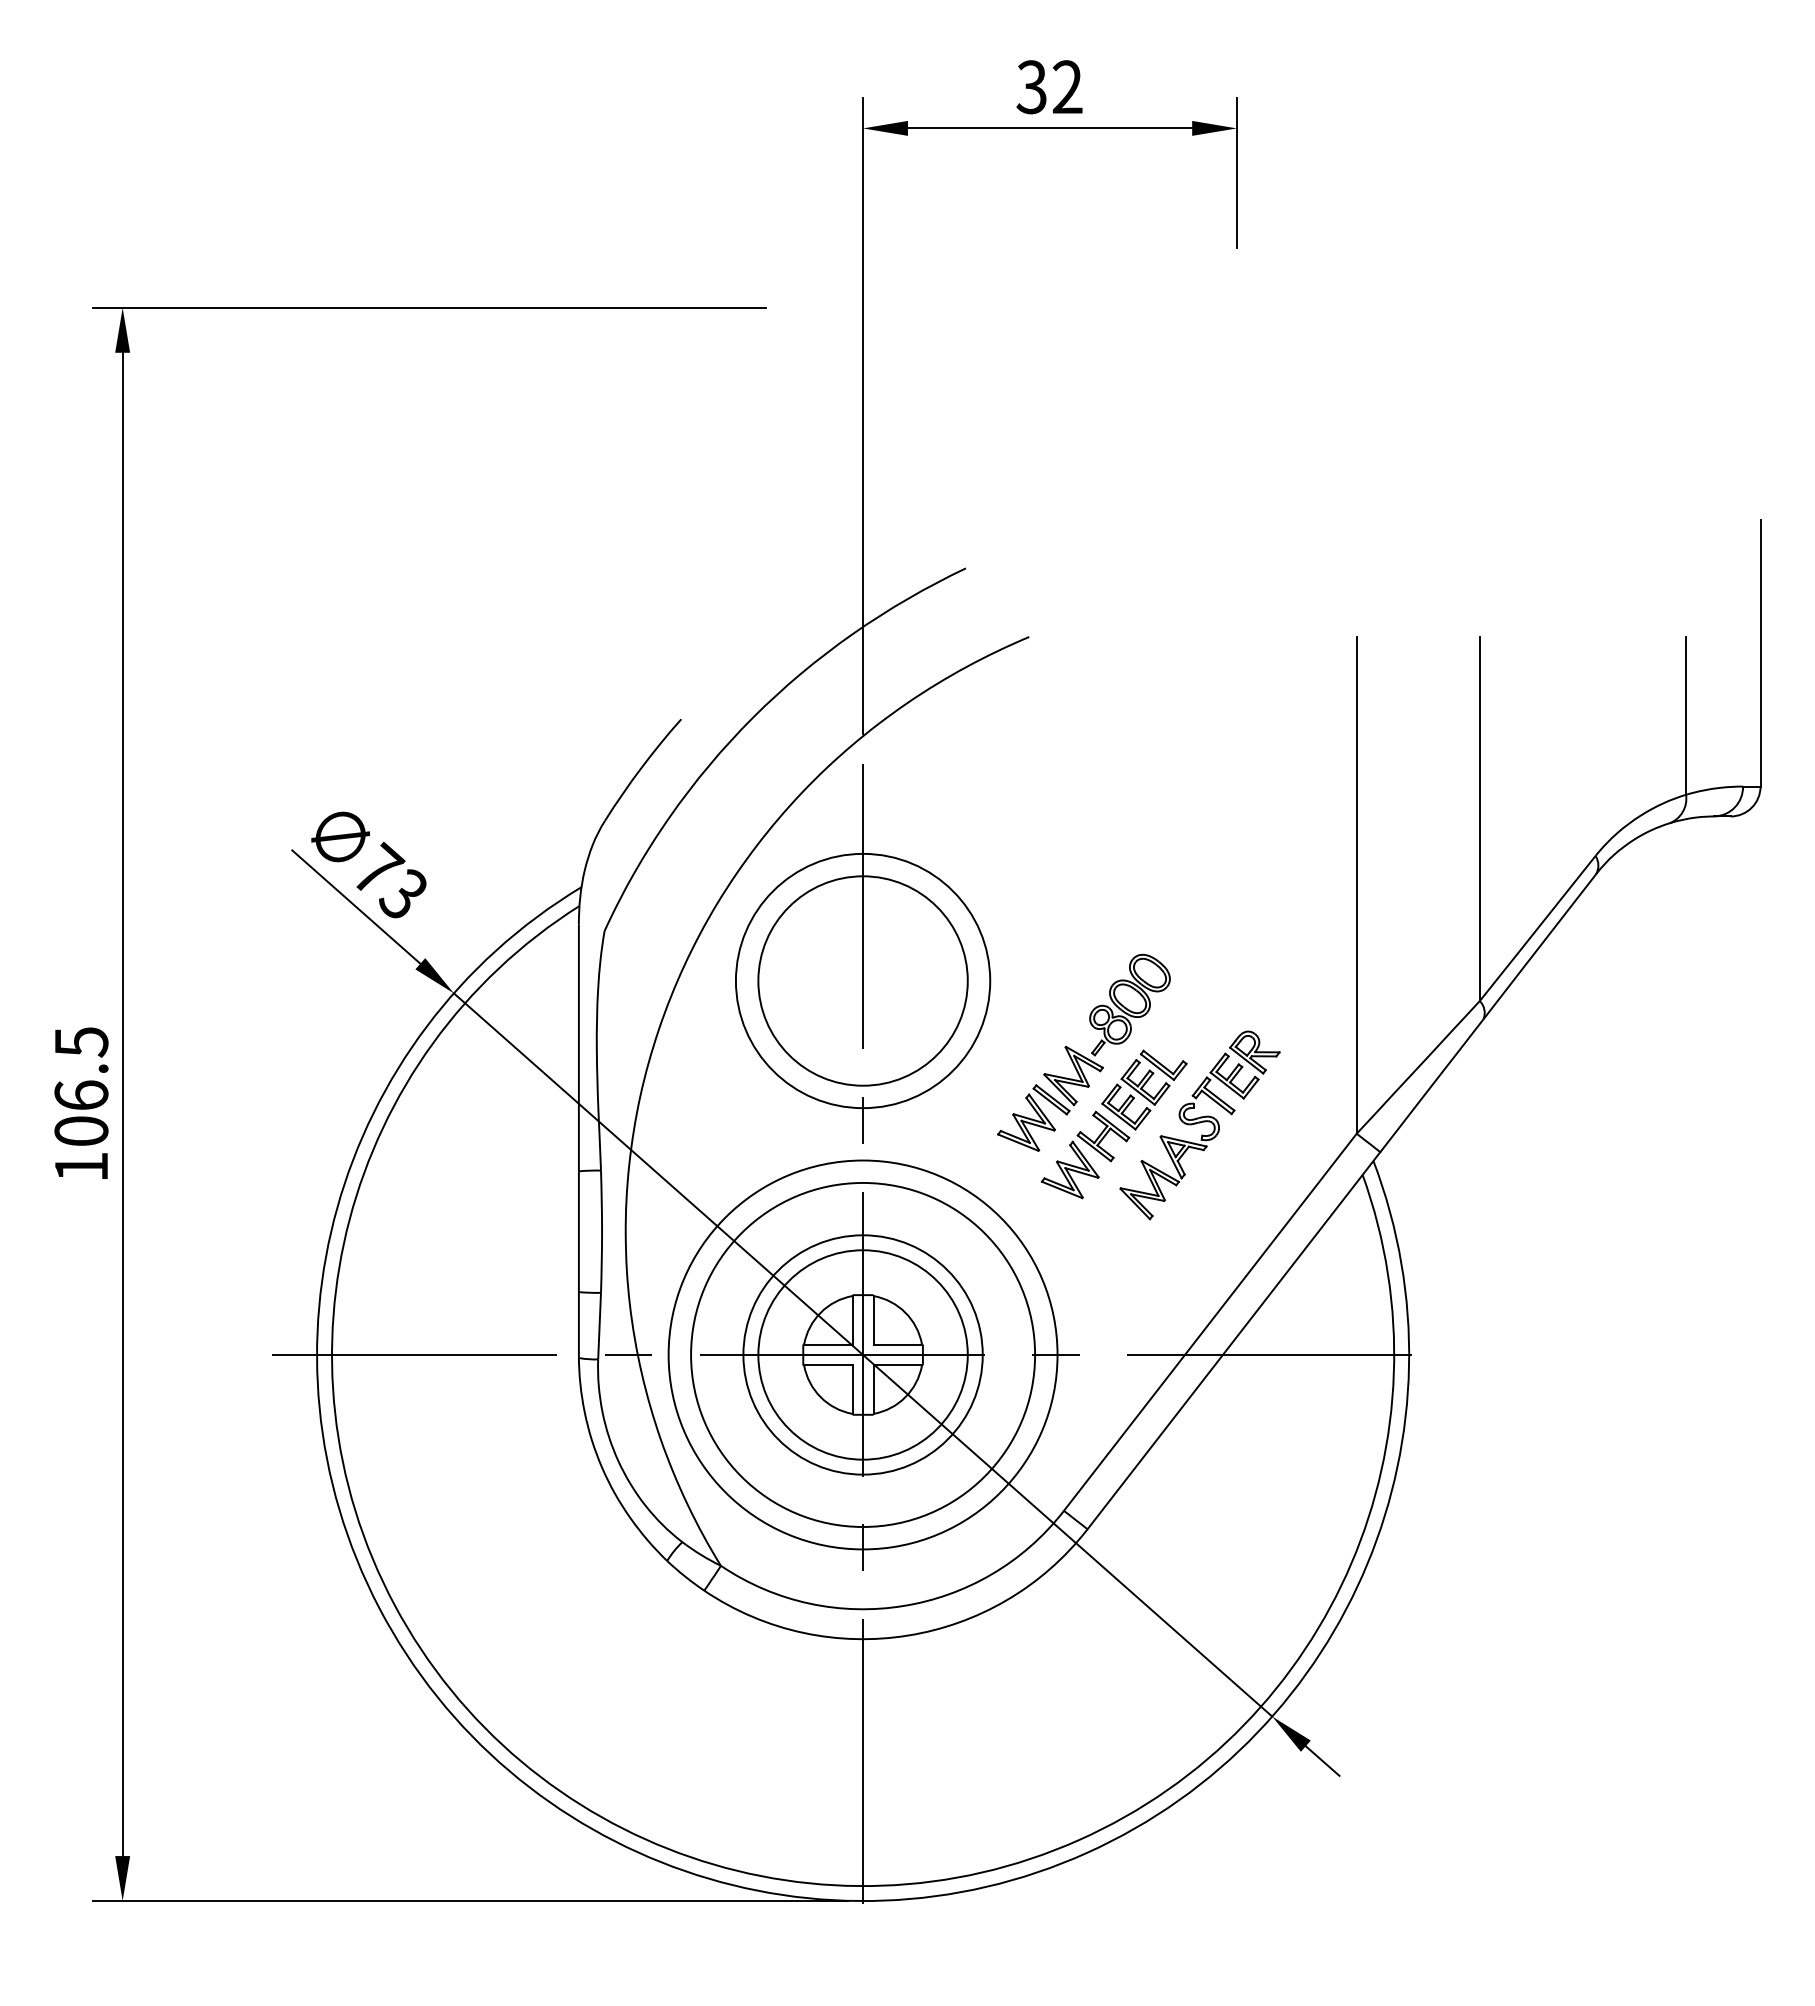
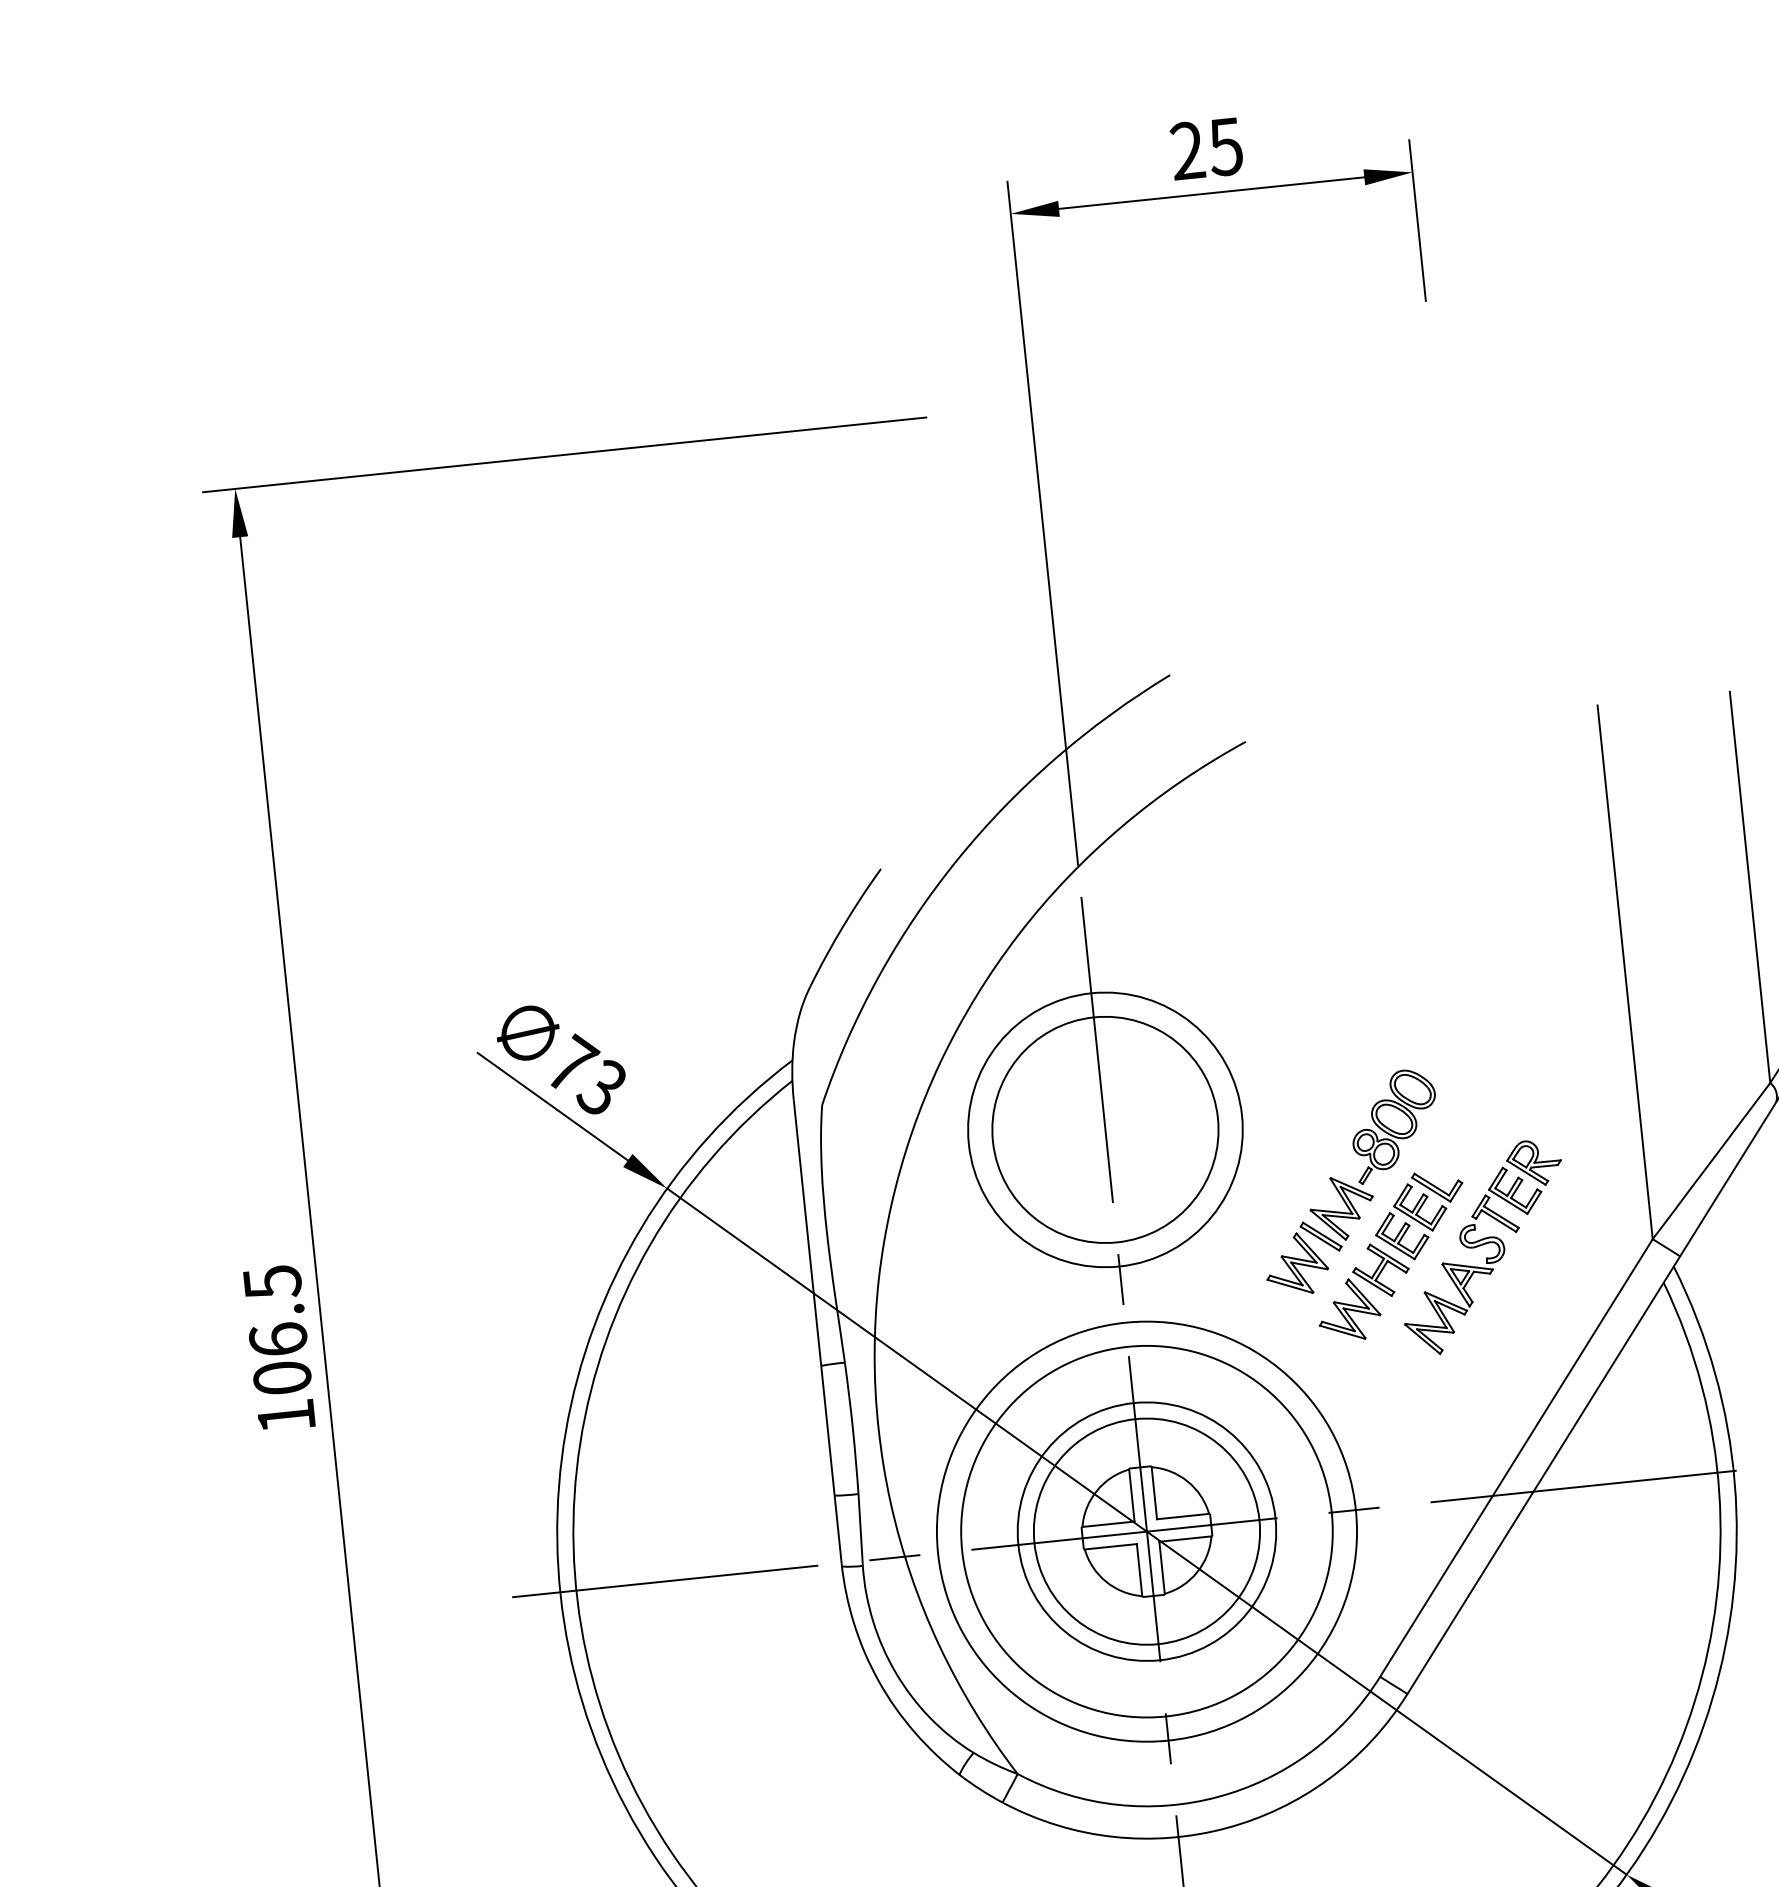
text: (1049, 87) -> (1206, 149), 32 -> 25

